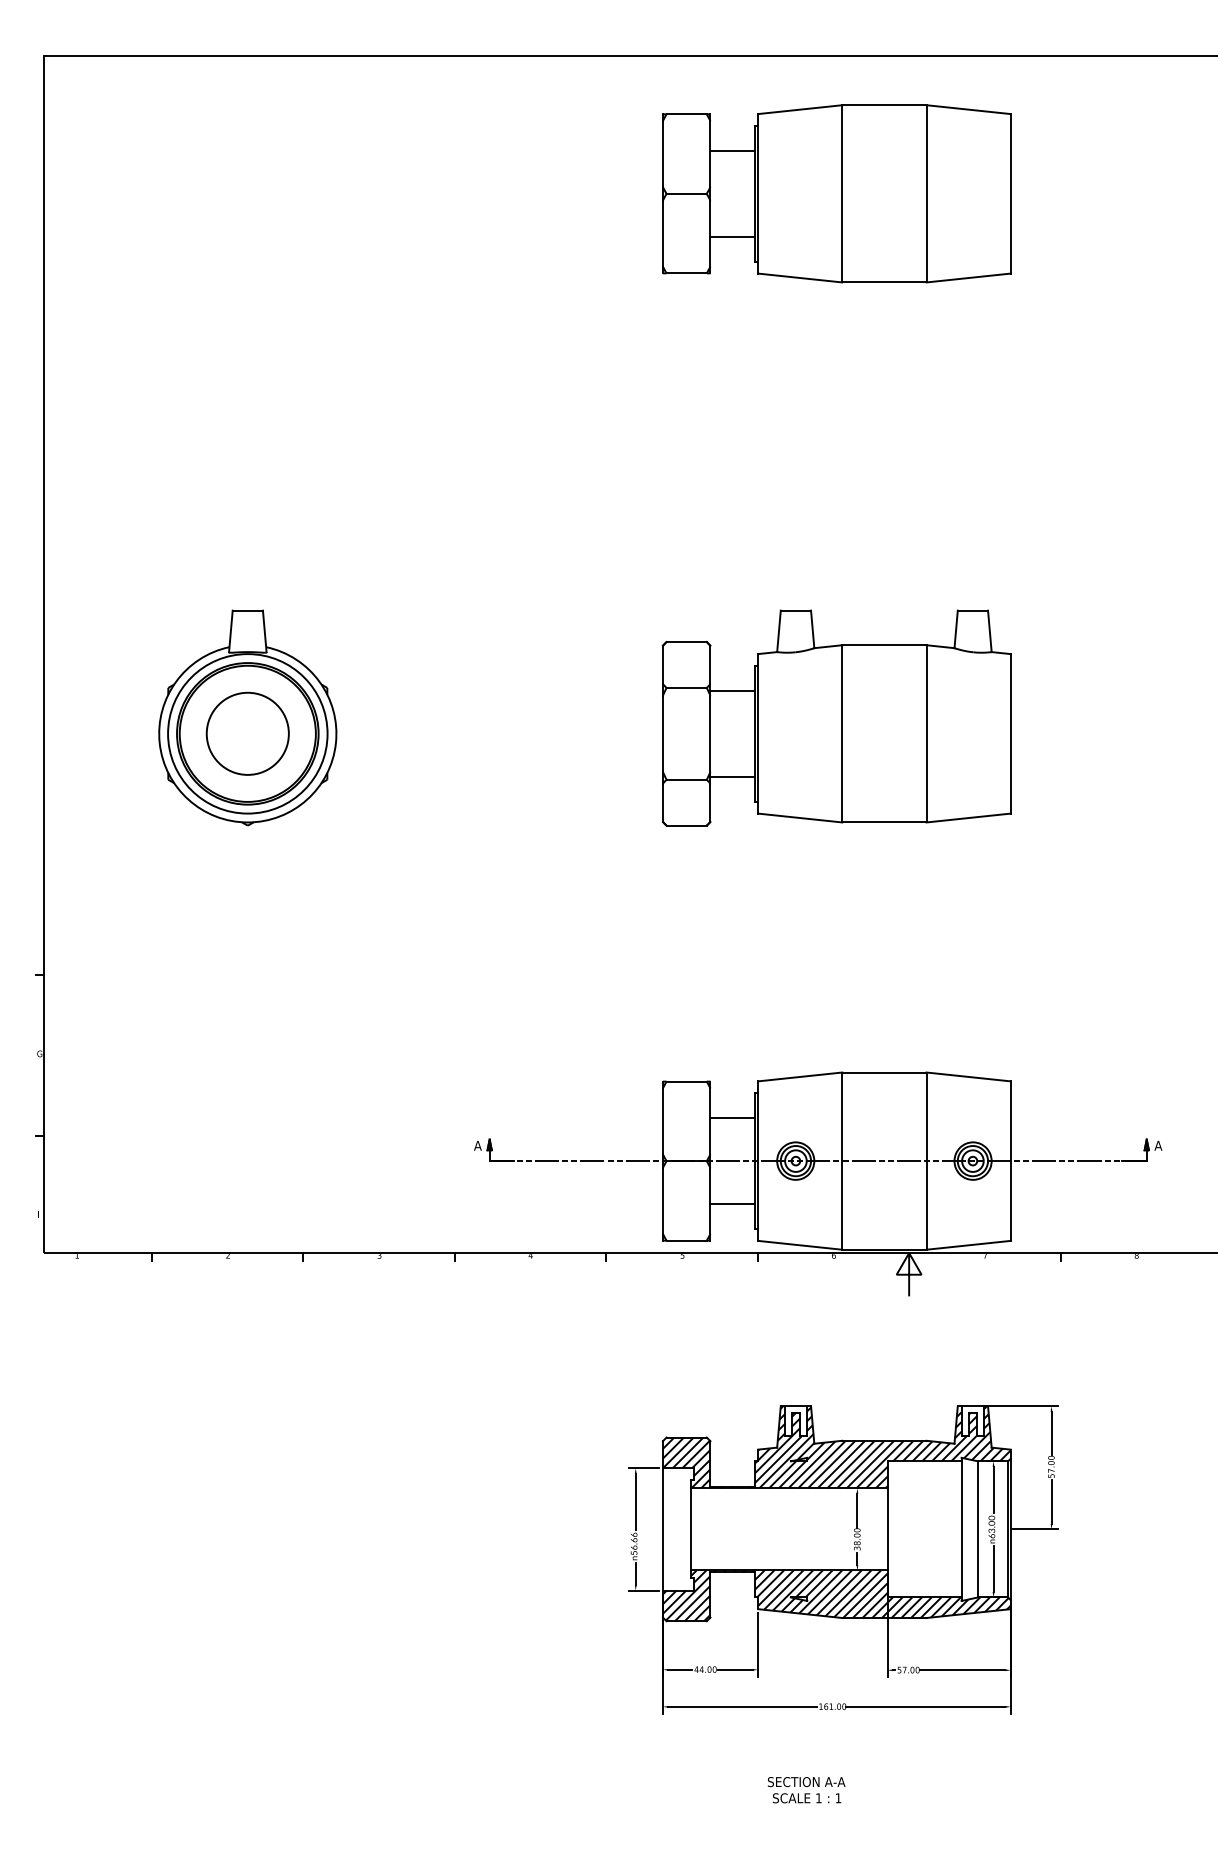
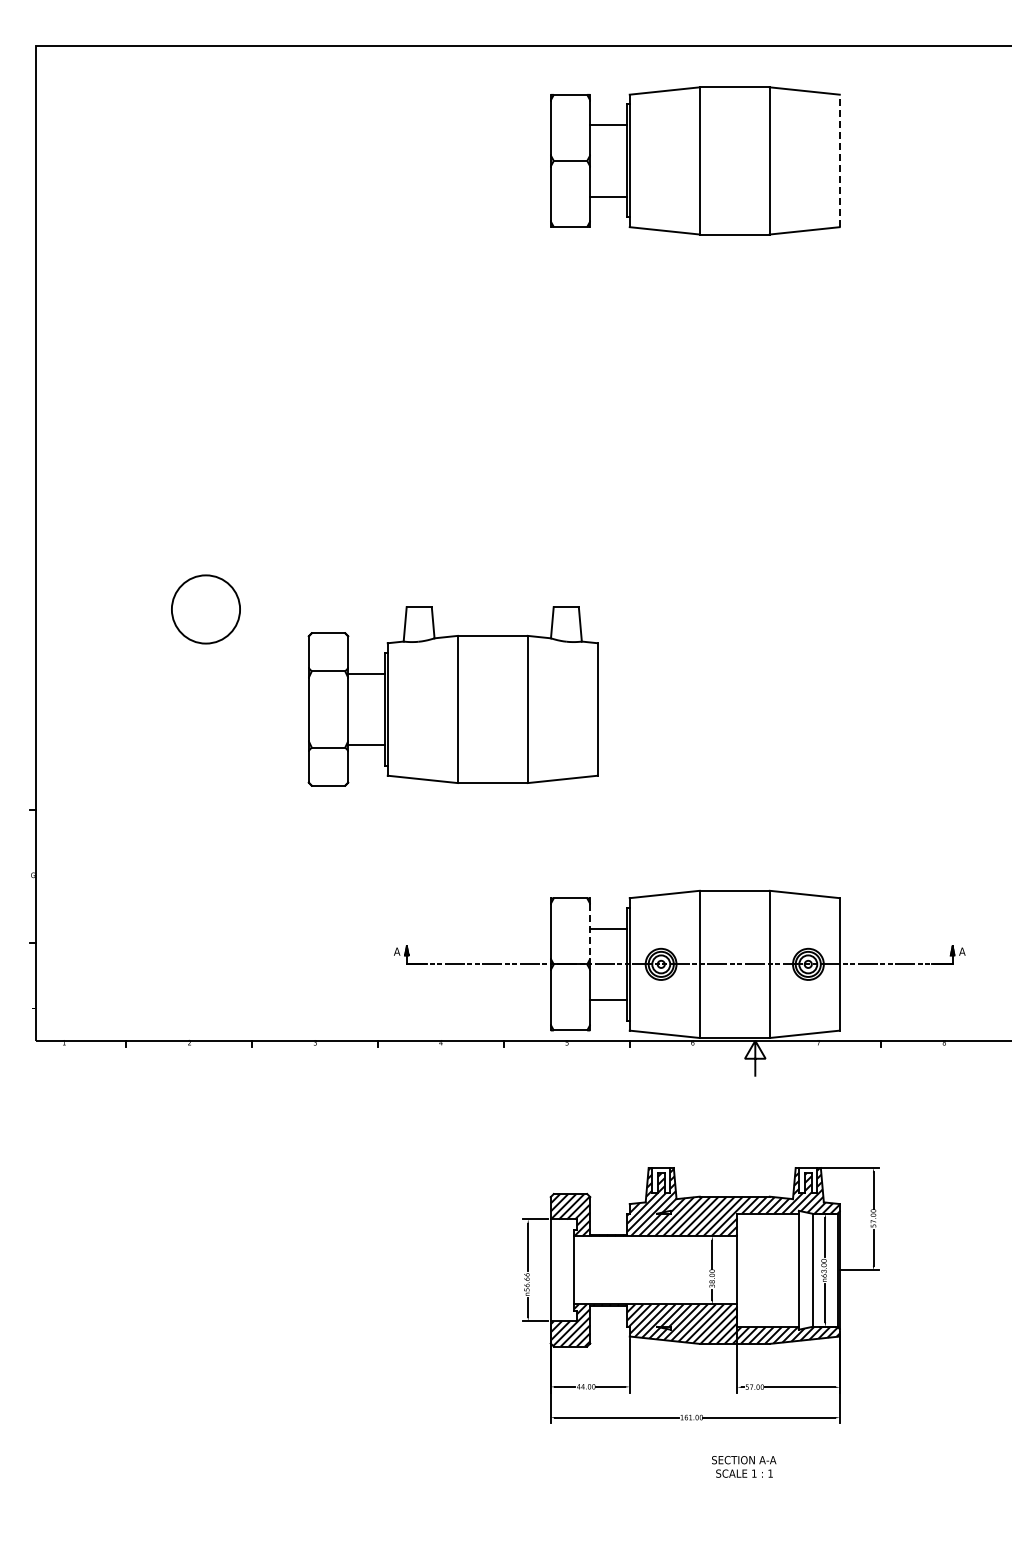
line: (1010, 193) -> (839, 160), solid -> dashed
part: (247, 718) -> (205, 596), removed
part: (835, 718) -> (452, 696), moved
line: (710, 1121) -> (590, 931), solid -> dashed
text: (807, 1789) -> (744, 1466), moved

